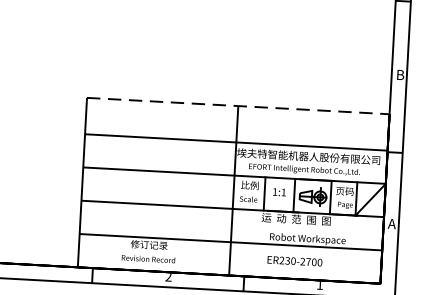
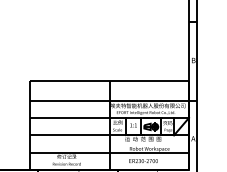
line: (240, 106) -> (110, 81), dashed -> solid

